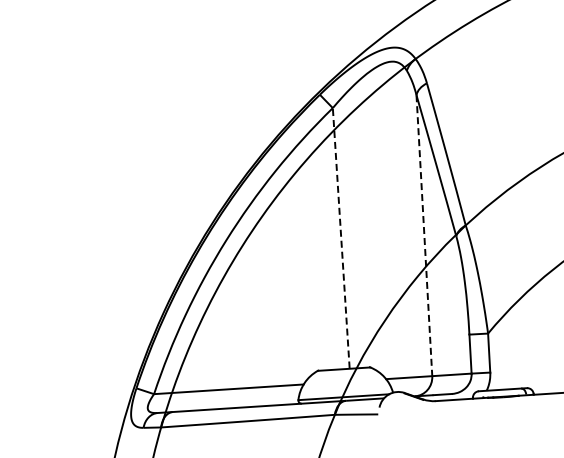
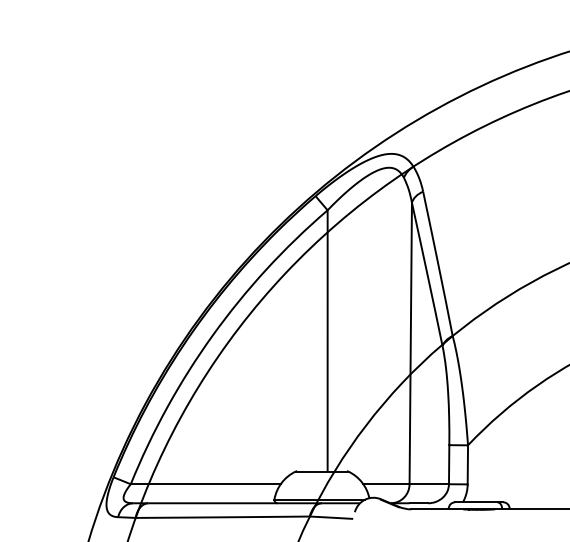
line: (424, 235) -> (410, 343), dashed -> solid
line: (341, 238) -> (327, 340), dashed -> solid

